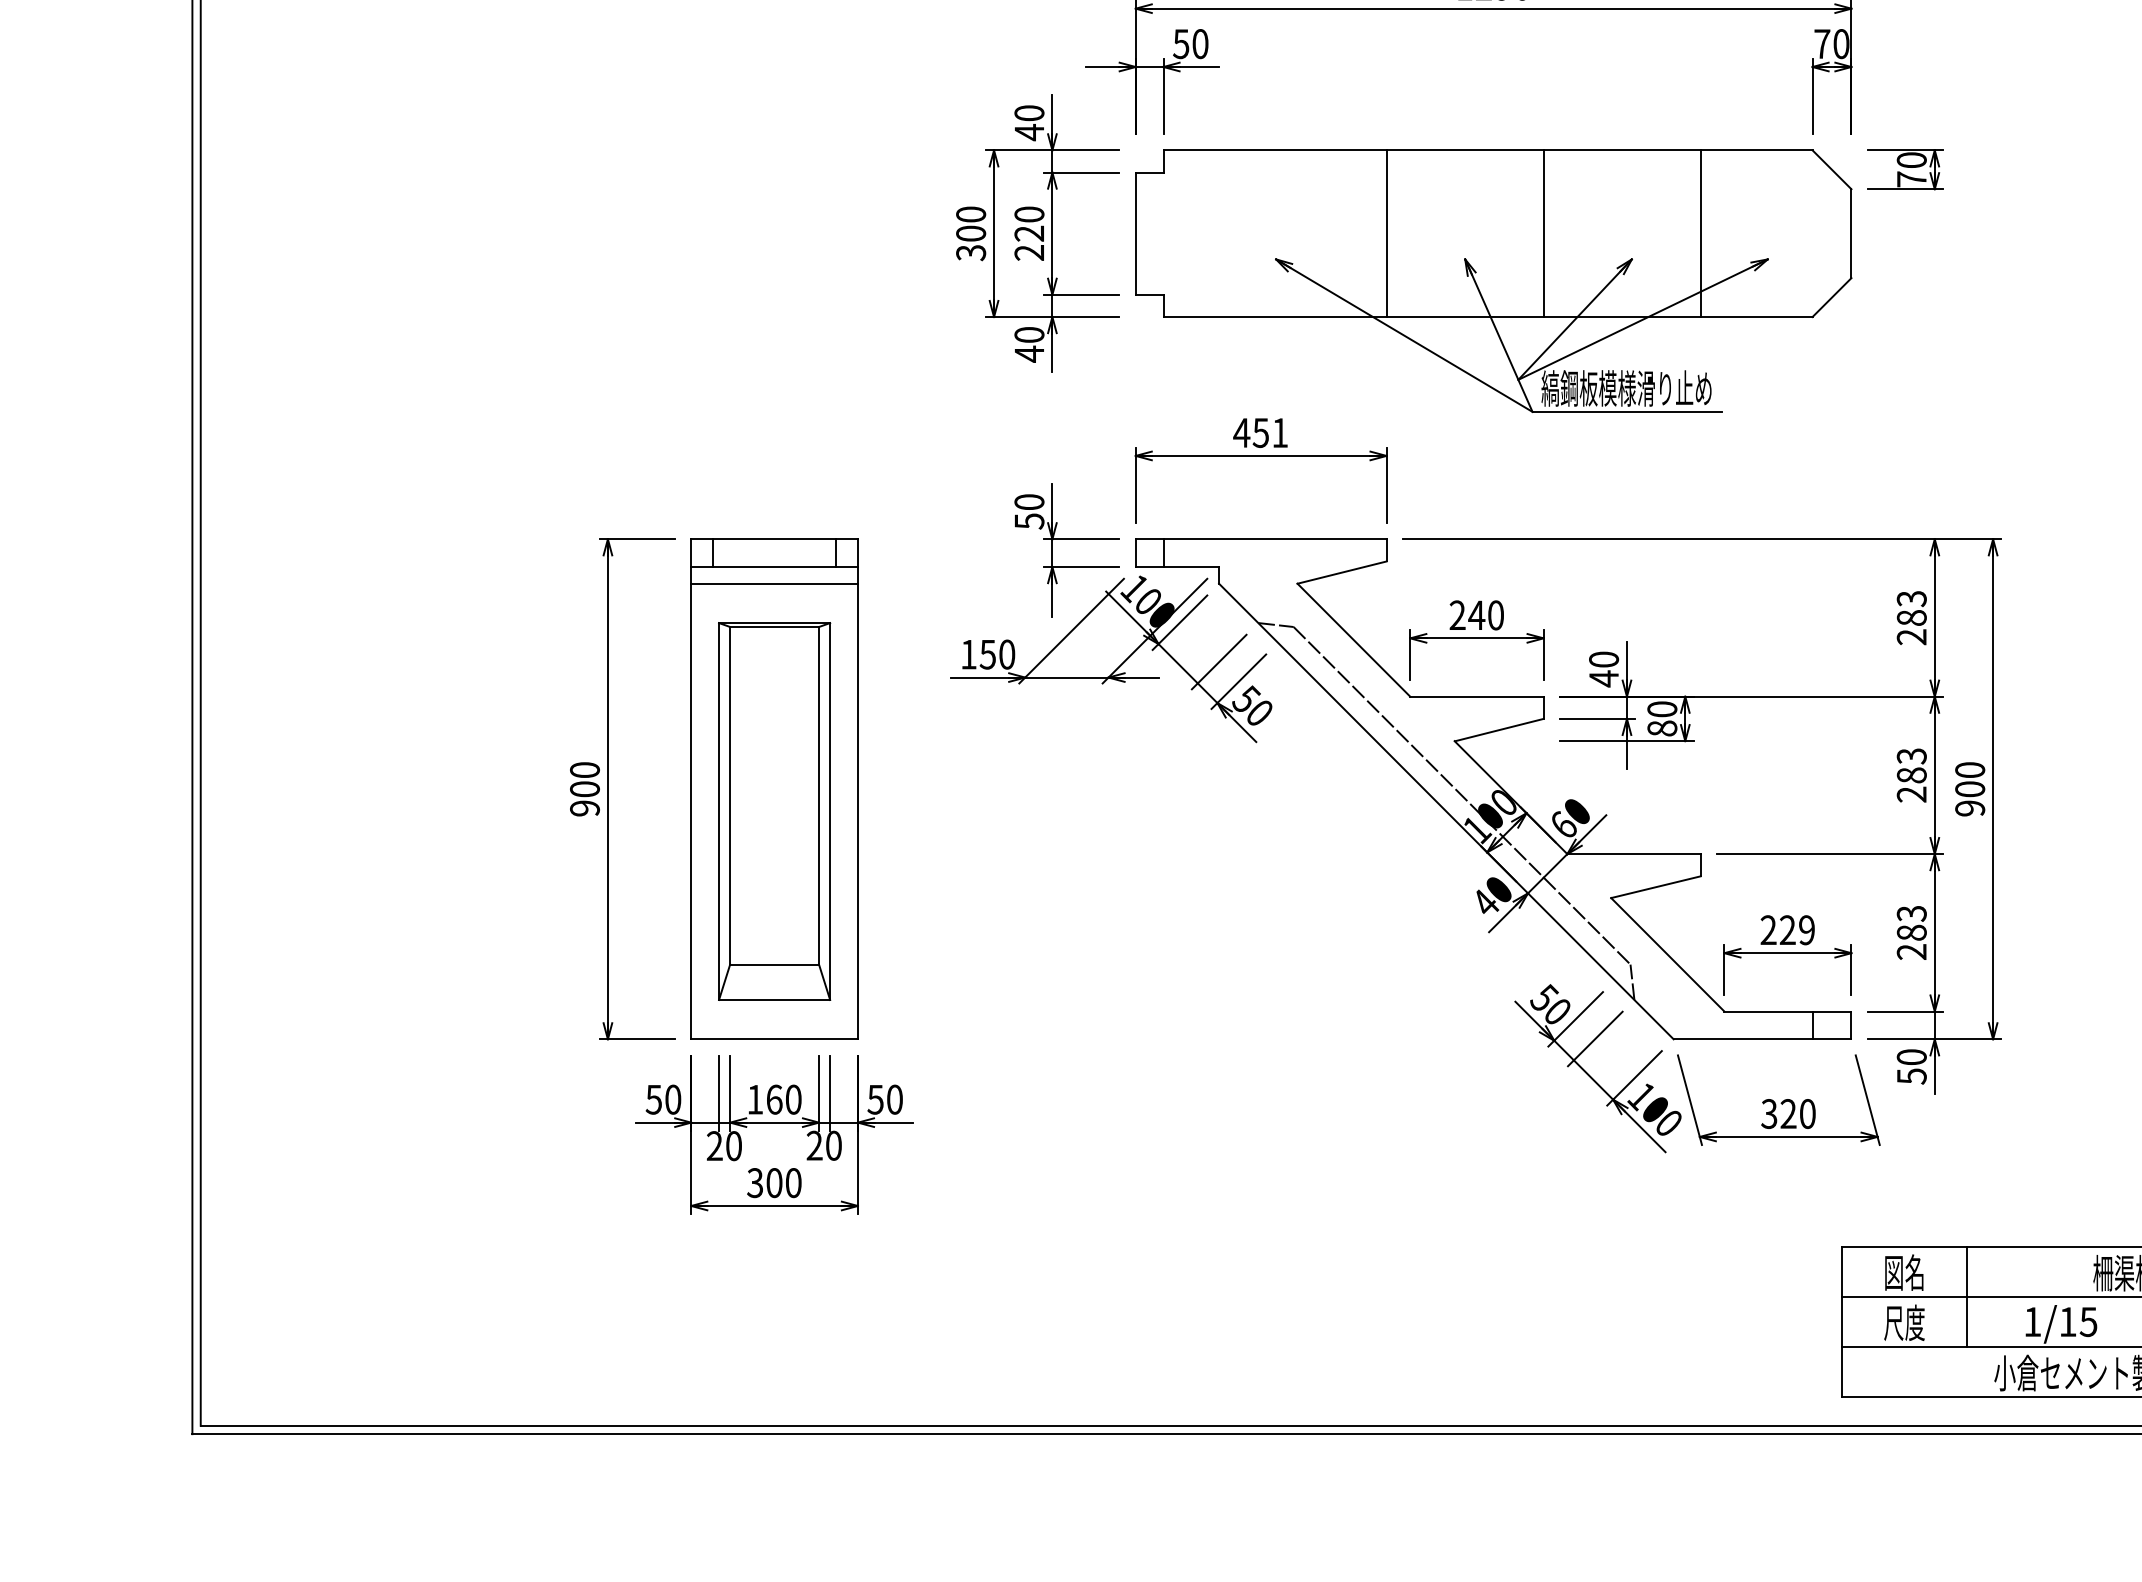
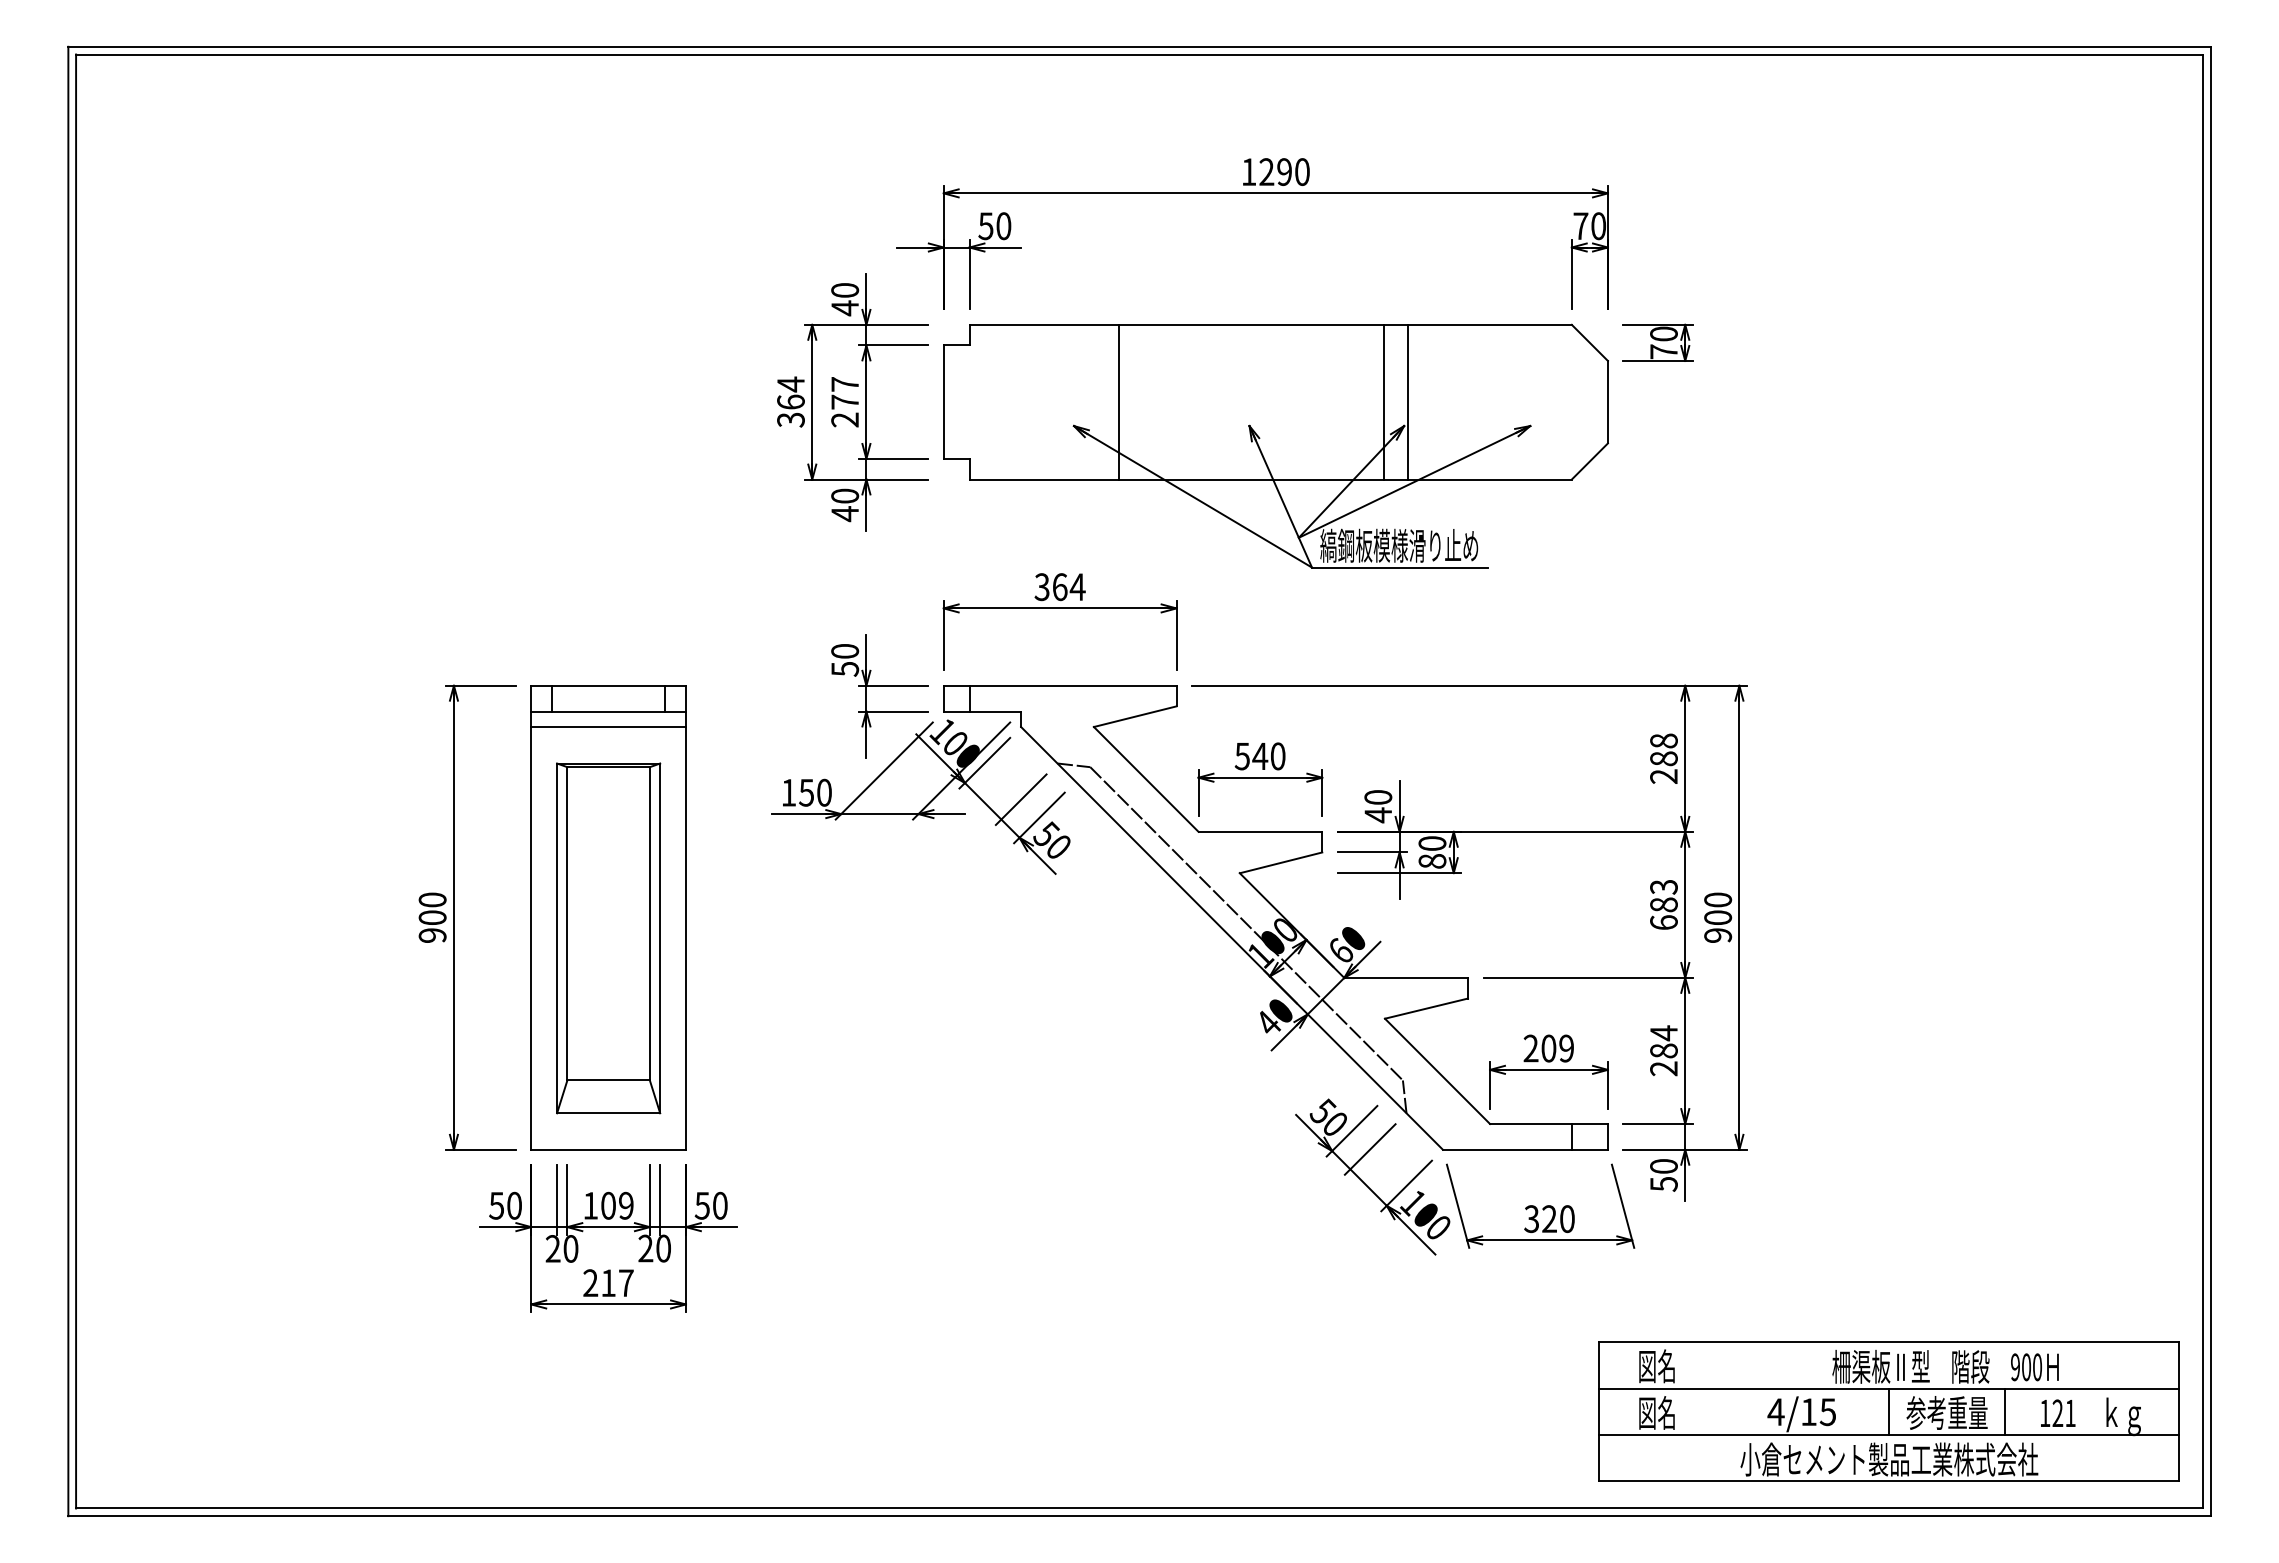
text: (970, 223) -> (790, 392), 300 -> 364
text: (1029, 224) -> (845, 393), 220 -> 277
line: (1386, 232) -> (1118, 401), moved
line: (1543, 232) -> (1408, 401), moved
line: (1701, 232) -> (1384, 401), moved
text: (1260, 433) -> (1059, 587), 451 -> 364
text: (1911, 598) -> (1663, 740), 283 -> 288
text: (1456, 615) -> (1241, 756), 240 -> 540
text: (1911, 794) -> (1663, 922), 283 -> 683
text: (1911, 913) -> (1663, 1033), 283 -> 284
text: (1787, 930) -> (1548, 1048), 229 -> 209
text: (784, 1099) -> (617, 1205), 160 -> 109
text: (774, 1183) -> (608, 1283), 300 -> 217
line: (1967, 1296) -> (1715, 1388), removed
text: (2032, 1321) -> (1775, 1411), 1/15 -> 4/15
text: (1903, 1322) -> (1656, 1412), 尺度 -> 図名

